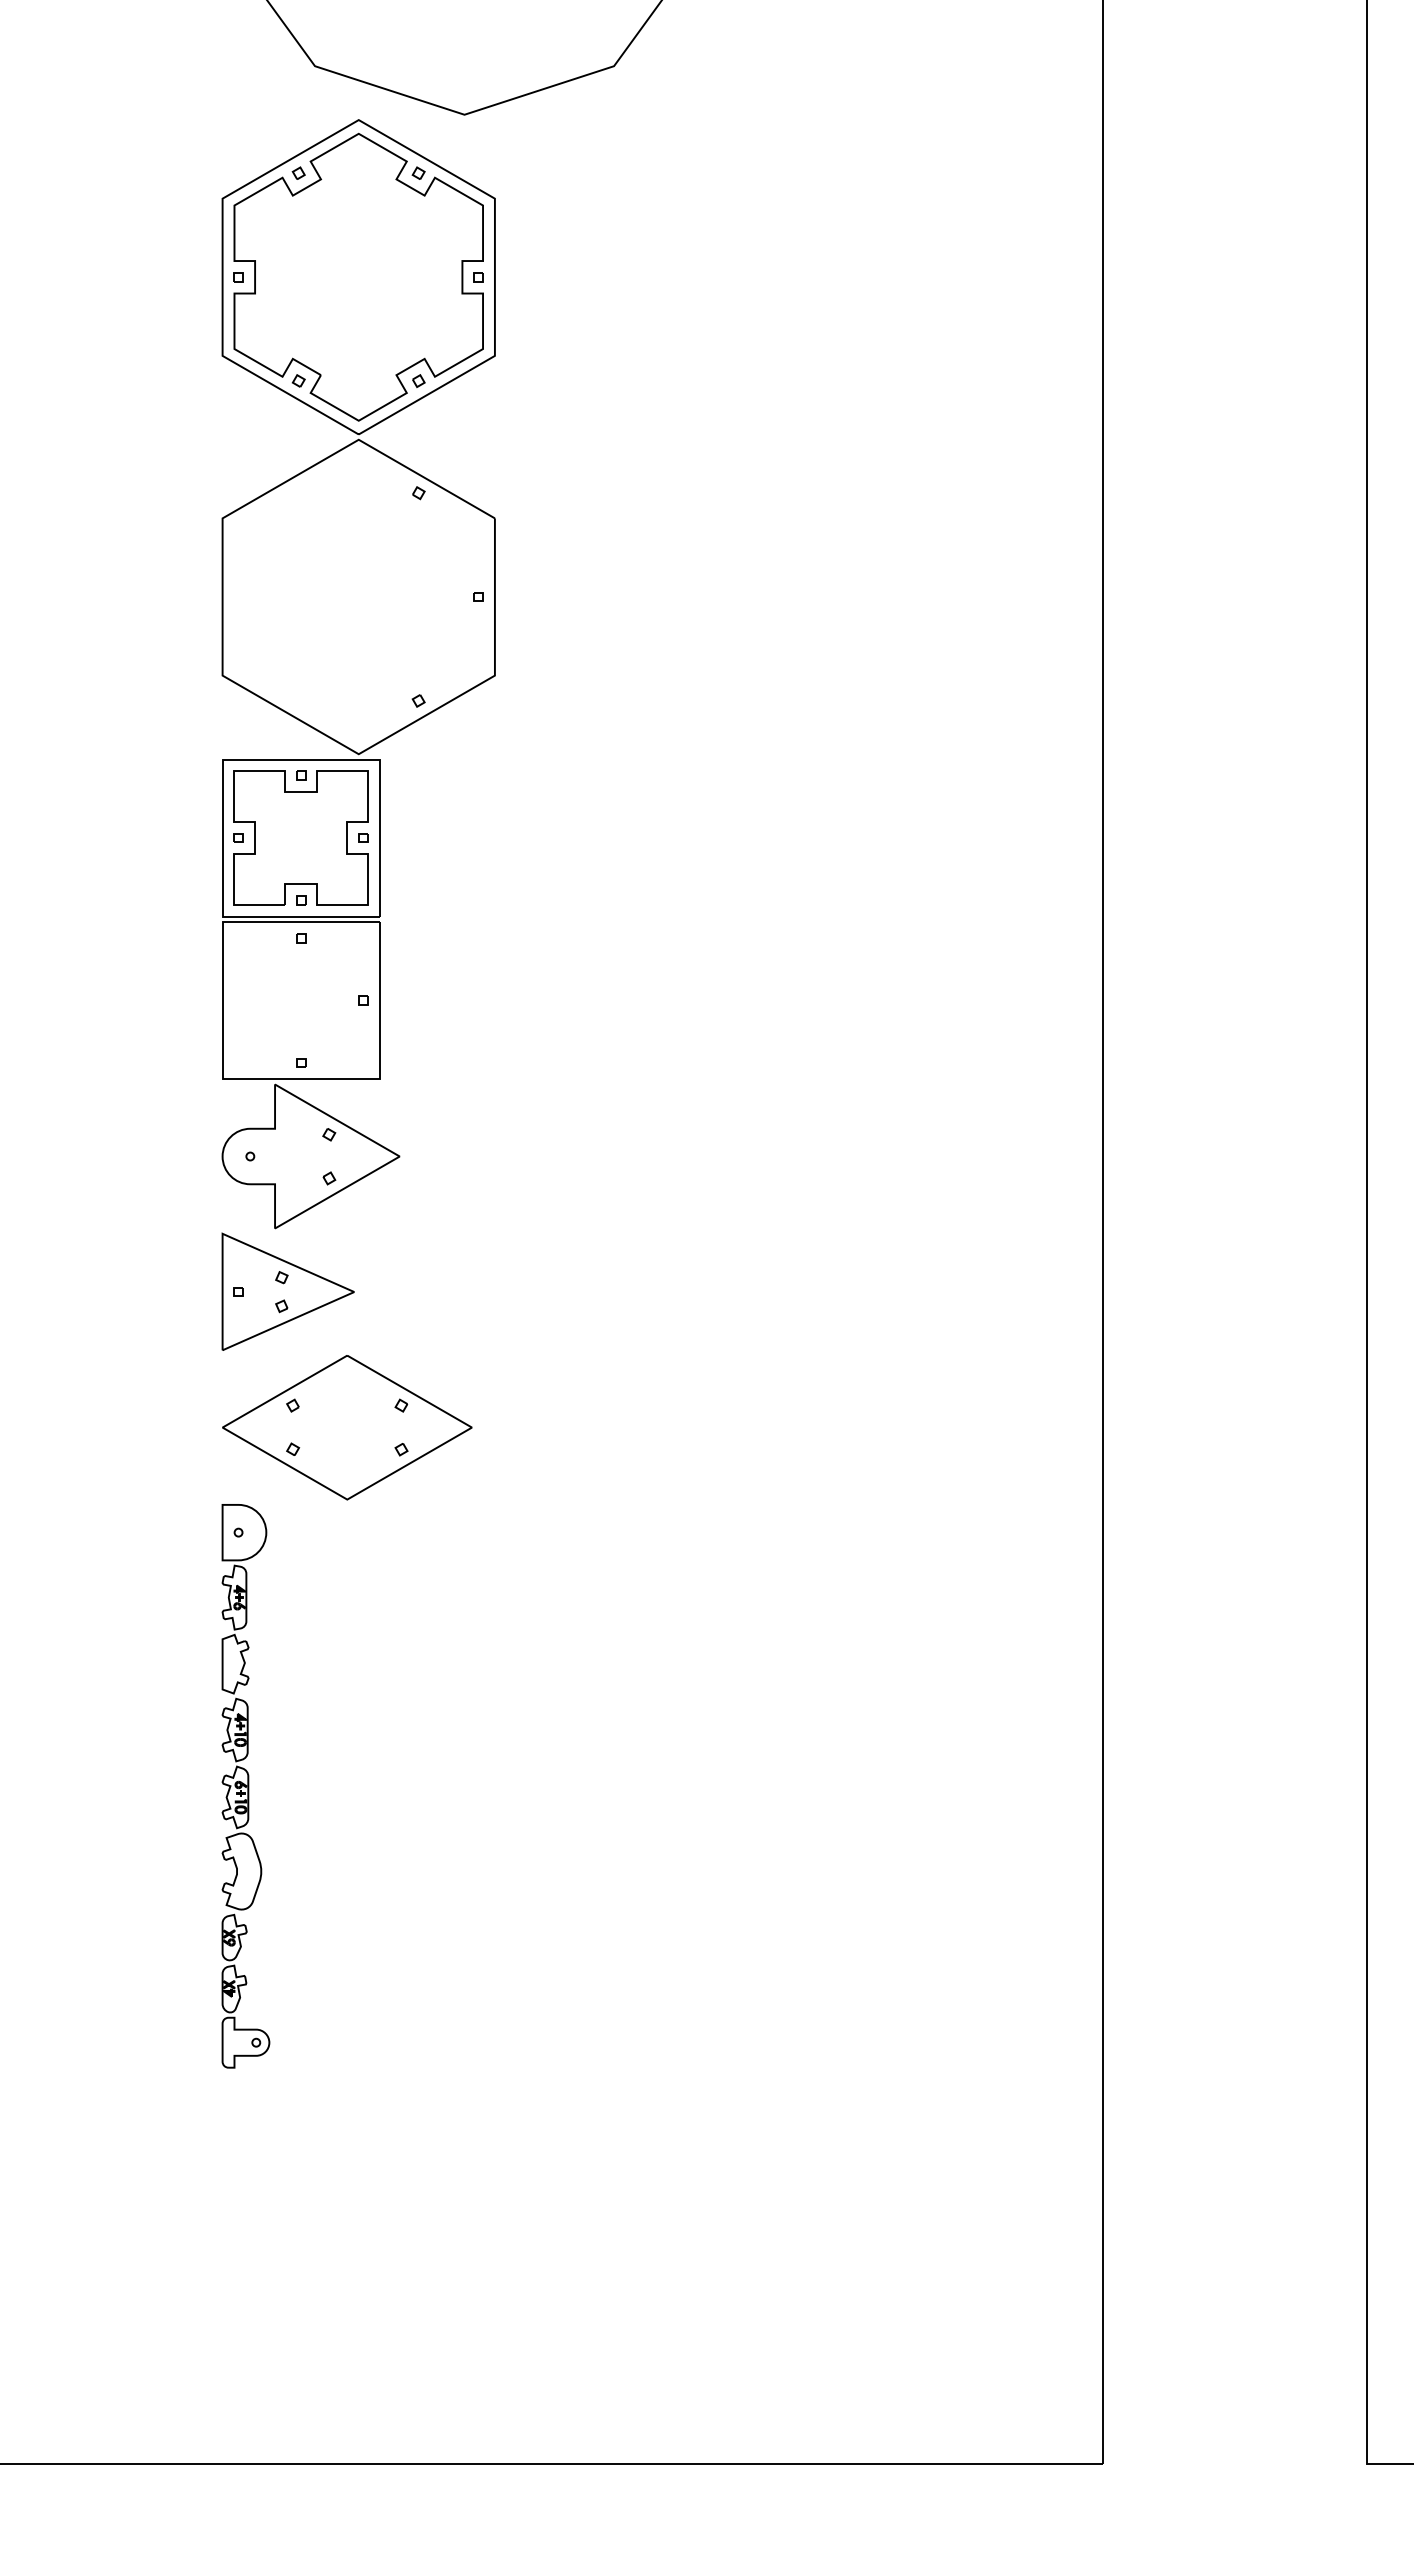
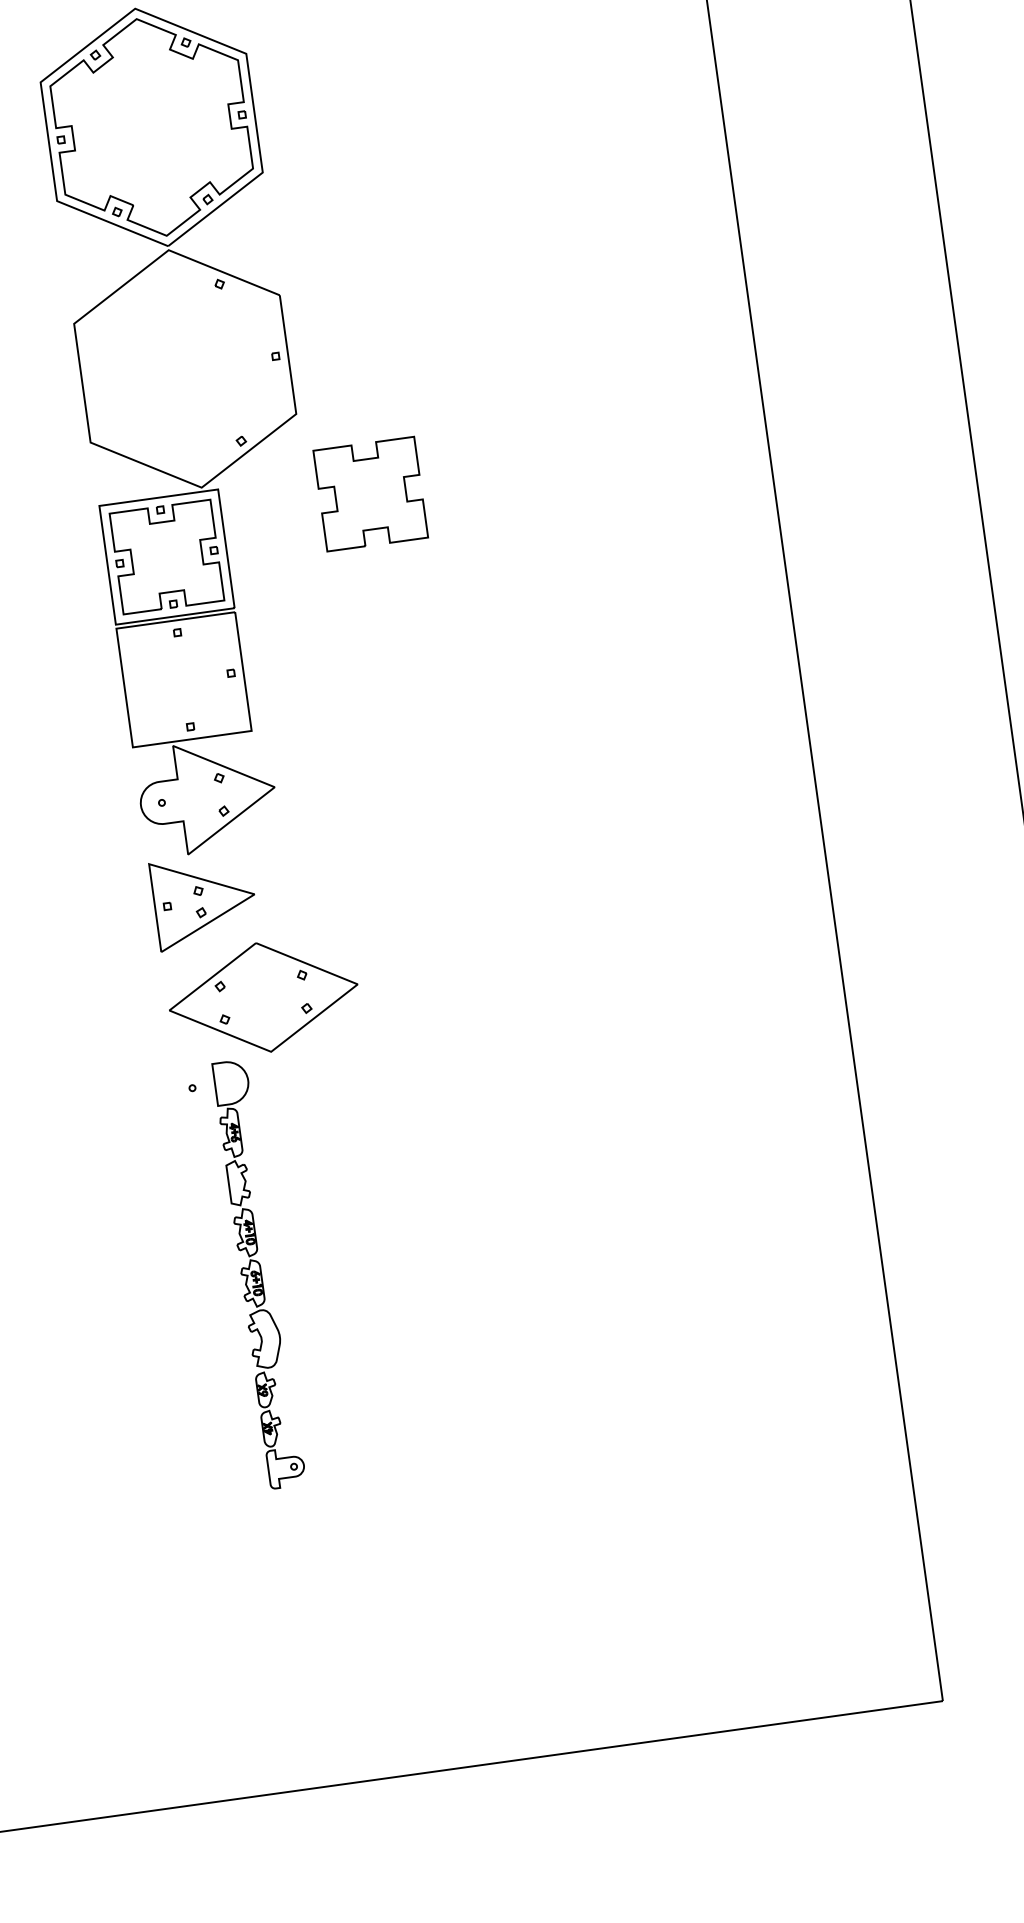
part: (576, 792) -> (370, 493), added
part: (245, 1786) -> (259, 1274), moved

